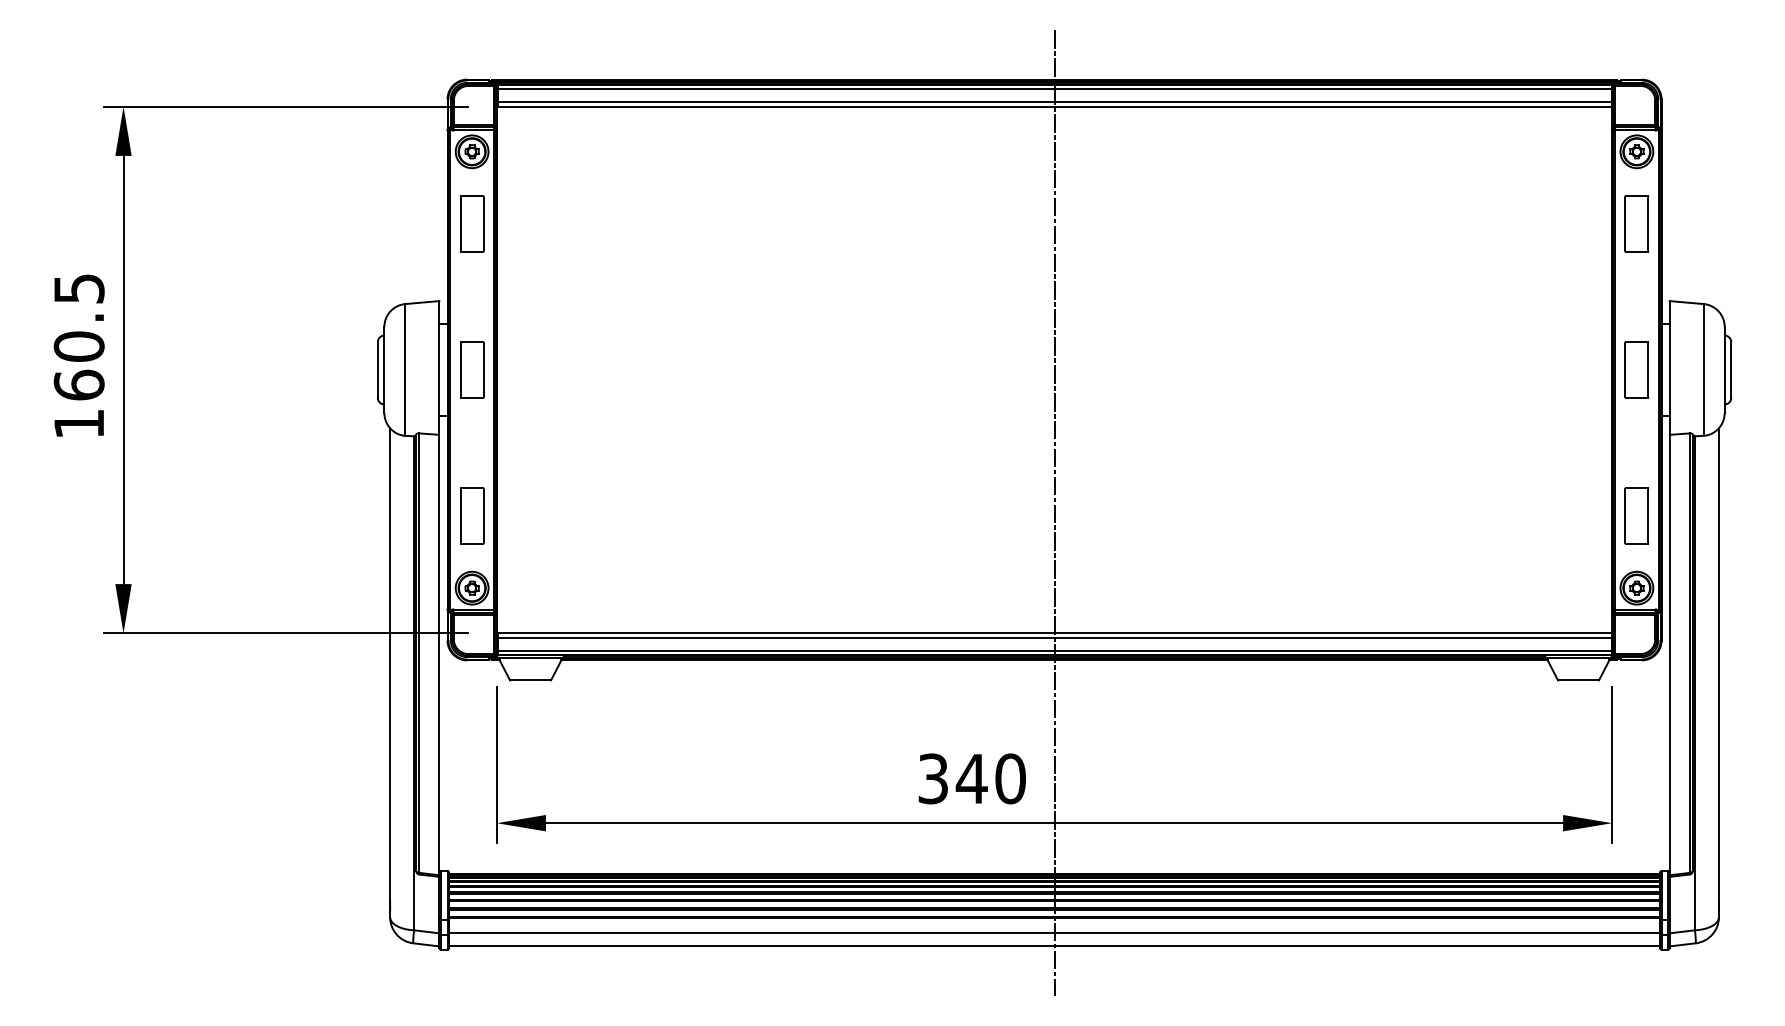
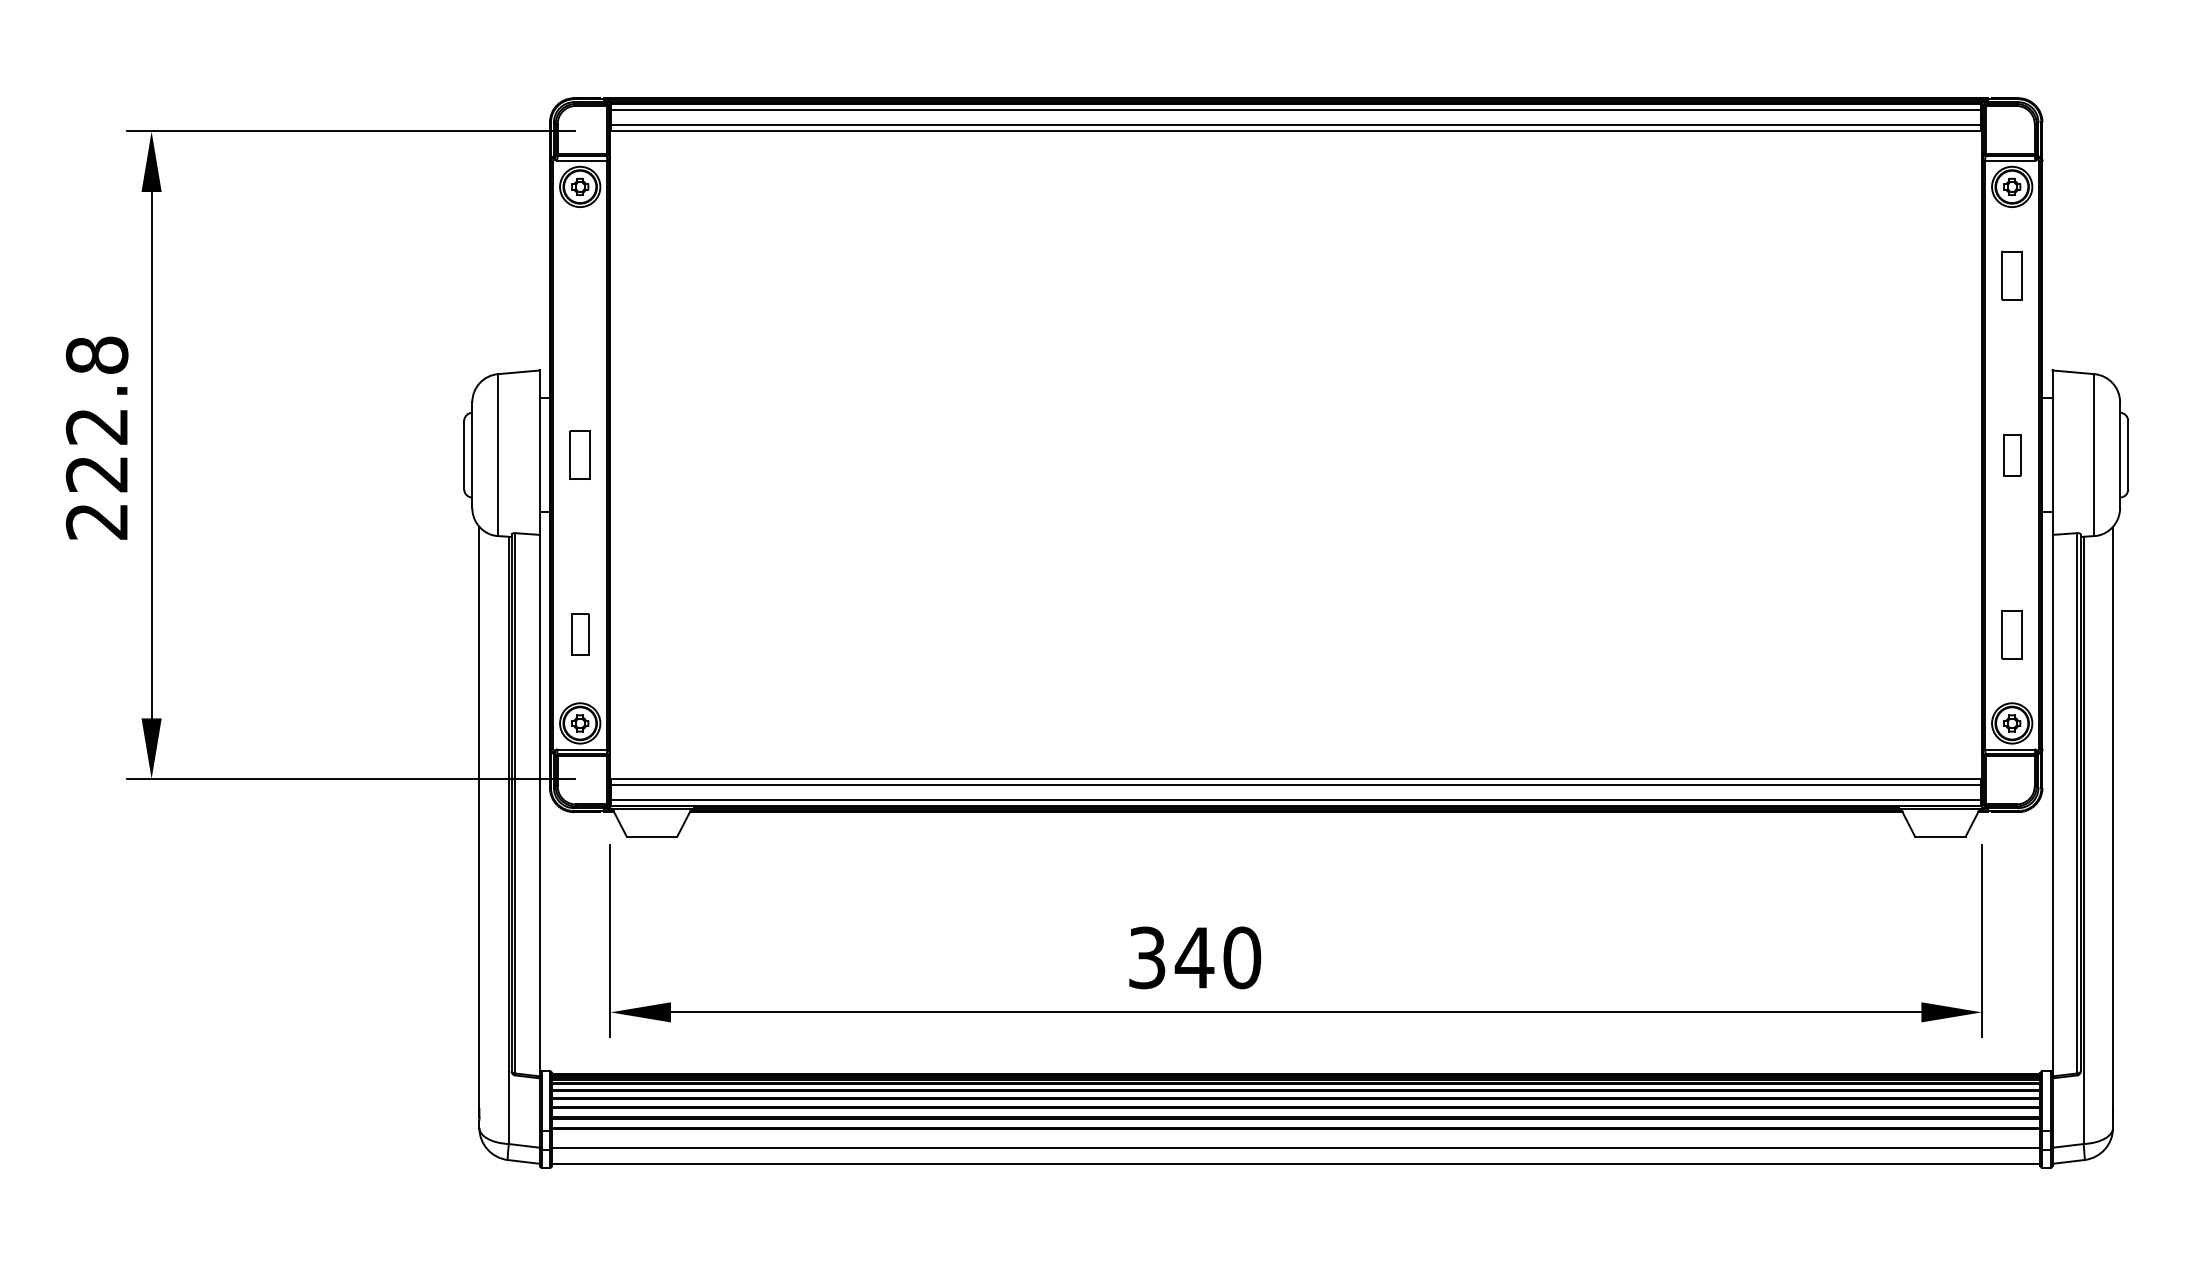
part: (472, 223) -> (580, 275), removed
part: (1637, 223) -> (2012, 275), size x0.7
text: (78, 355) -> (96, 437), 160.5 -> 222.8
part: (472, 370) -> (580, 455), size x0.7
part: (1637, 370) -> (2012, 455), size x0.6
line: (1054, 512) -> (1296, 630), removed
part: (472, 515) -> (580, 634), size x0.6
part: (1637, 515) -> (2012, 634), size x0.7

